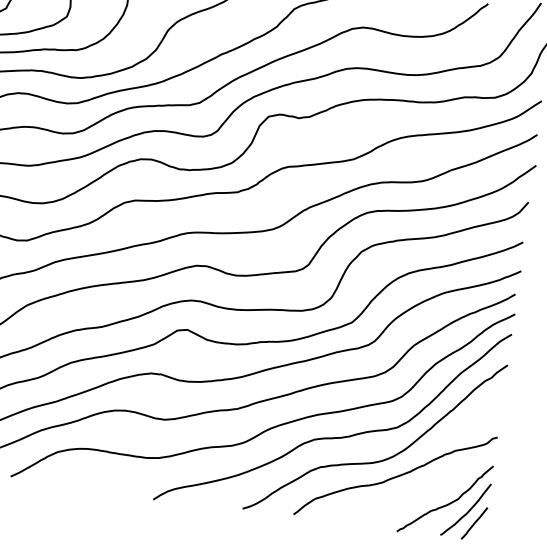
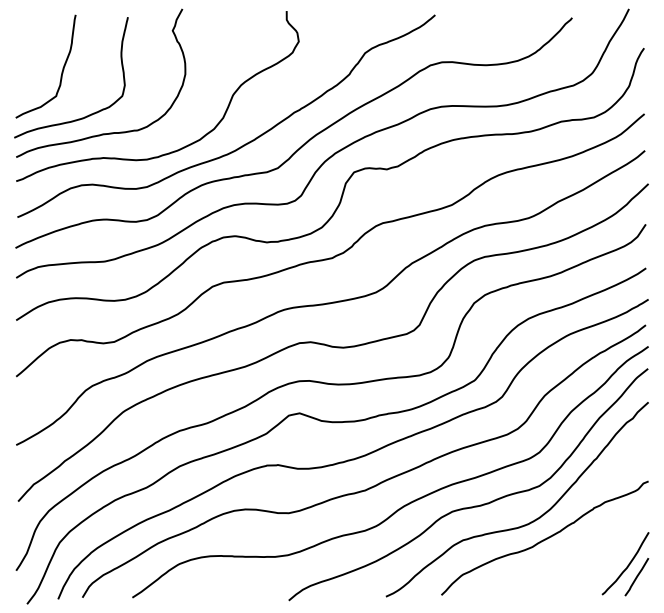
curve: (448, 503) -> (605, 559), removed

